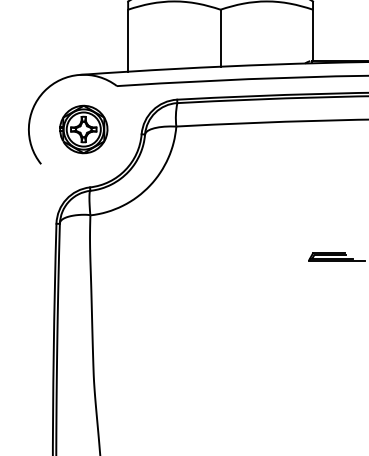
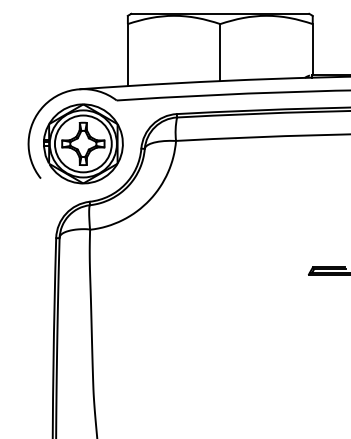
part: (83, 129) -> (83, 143), size x1.67

